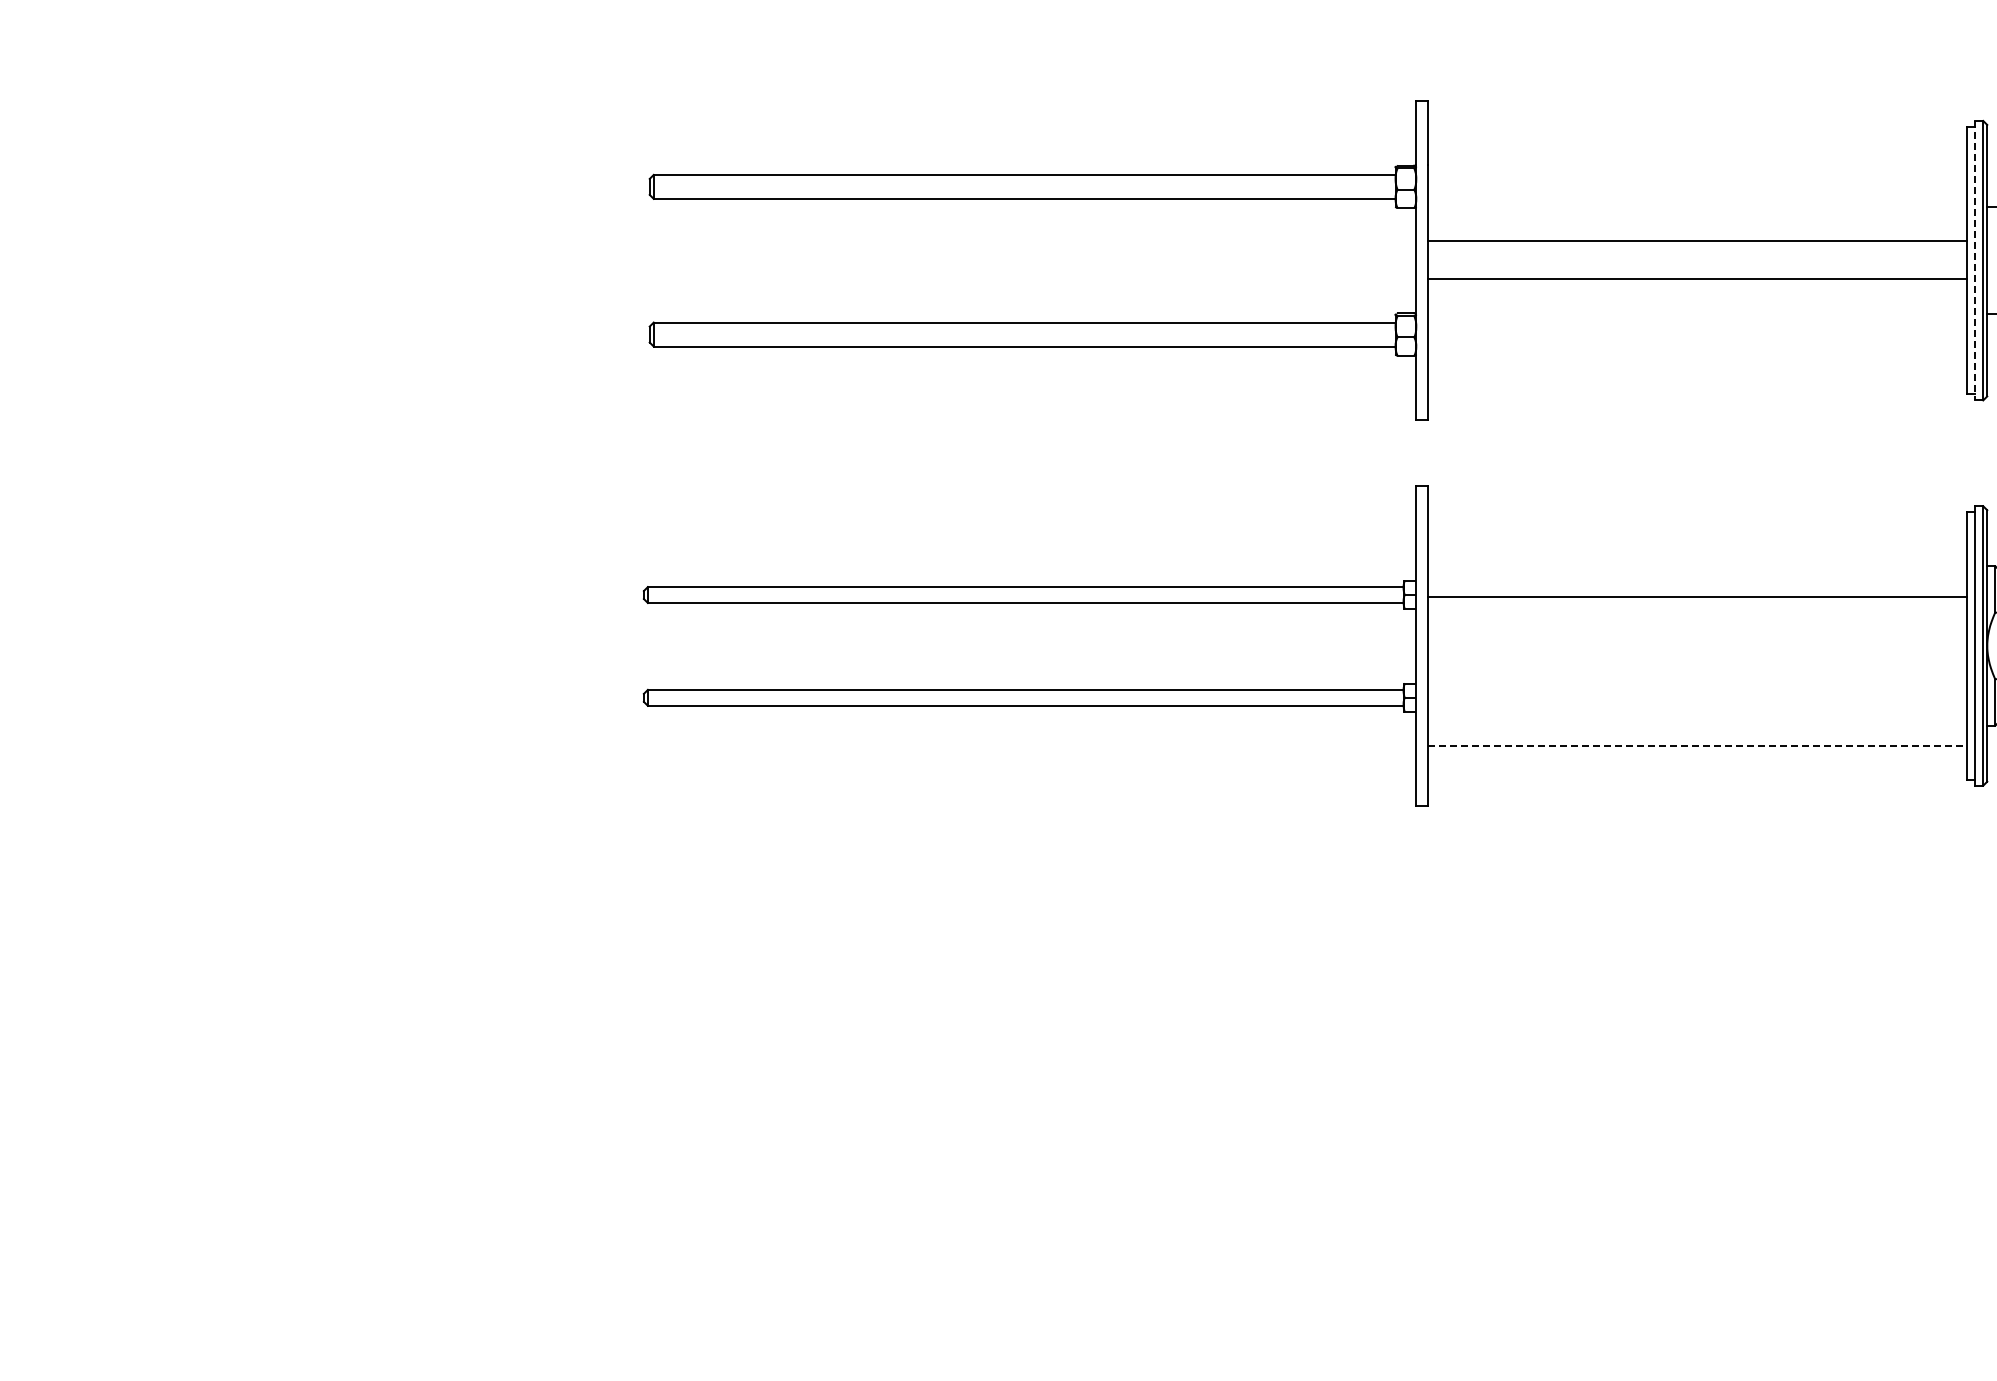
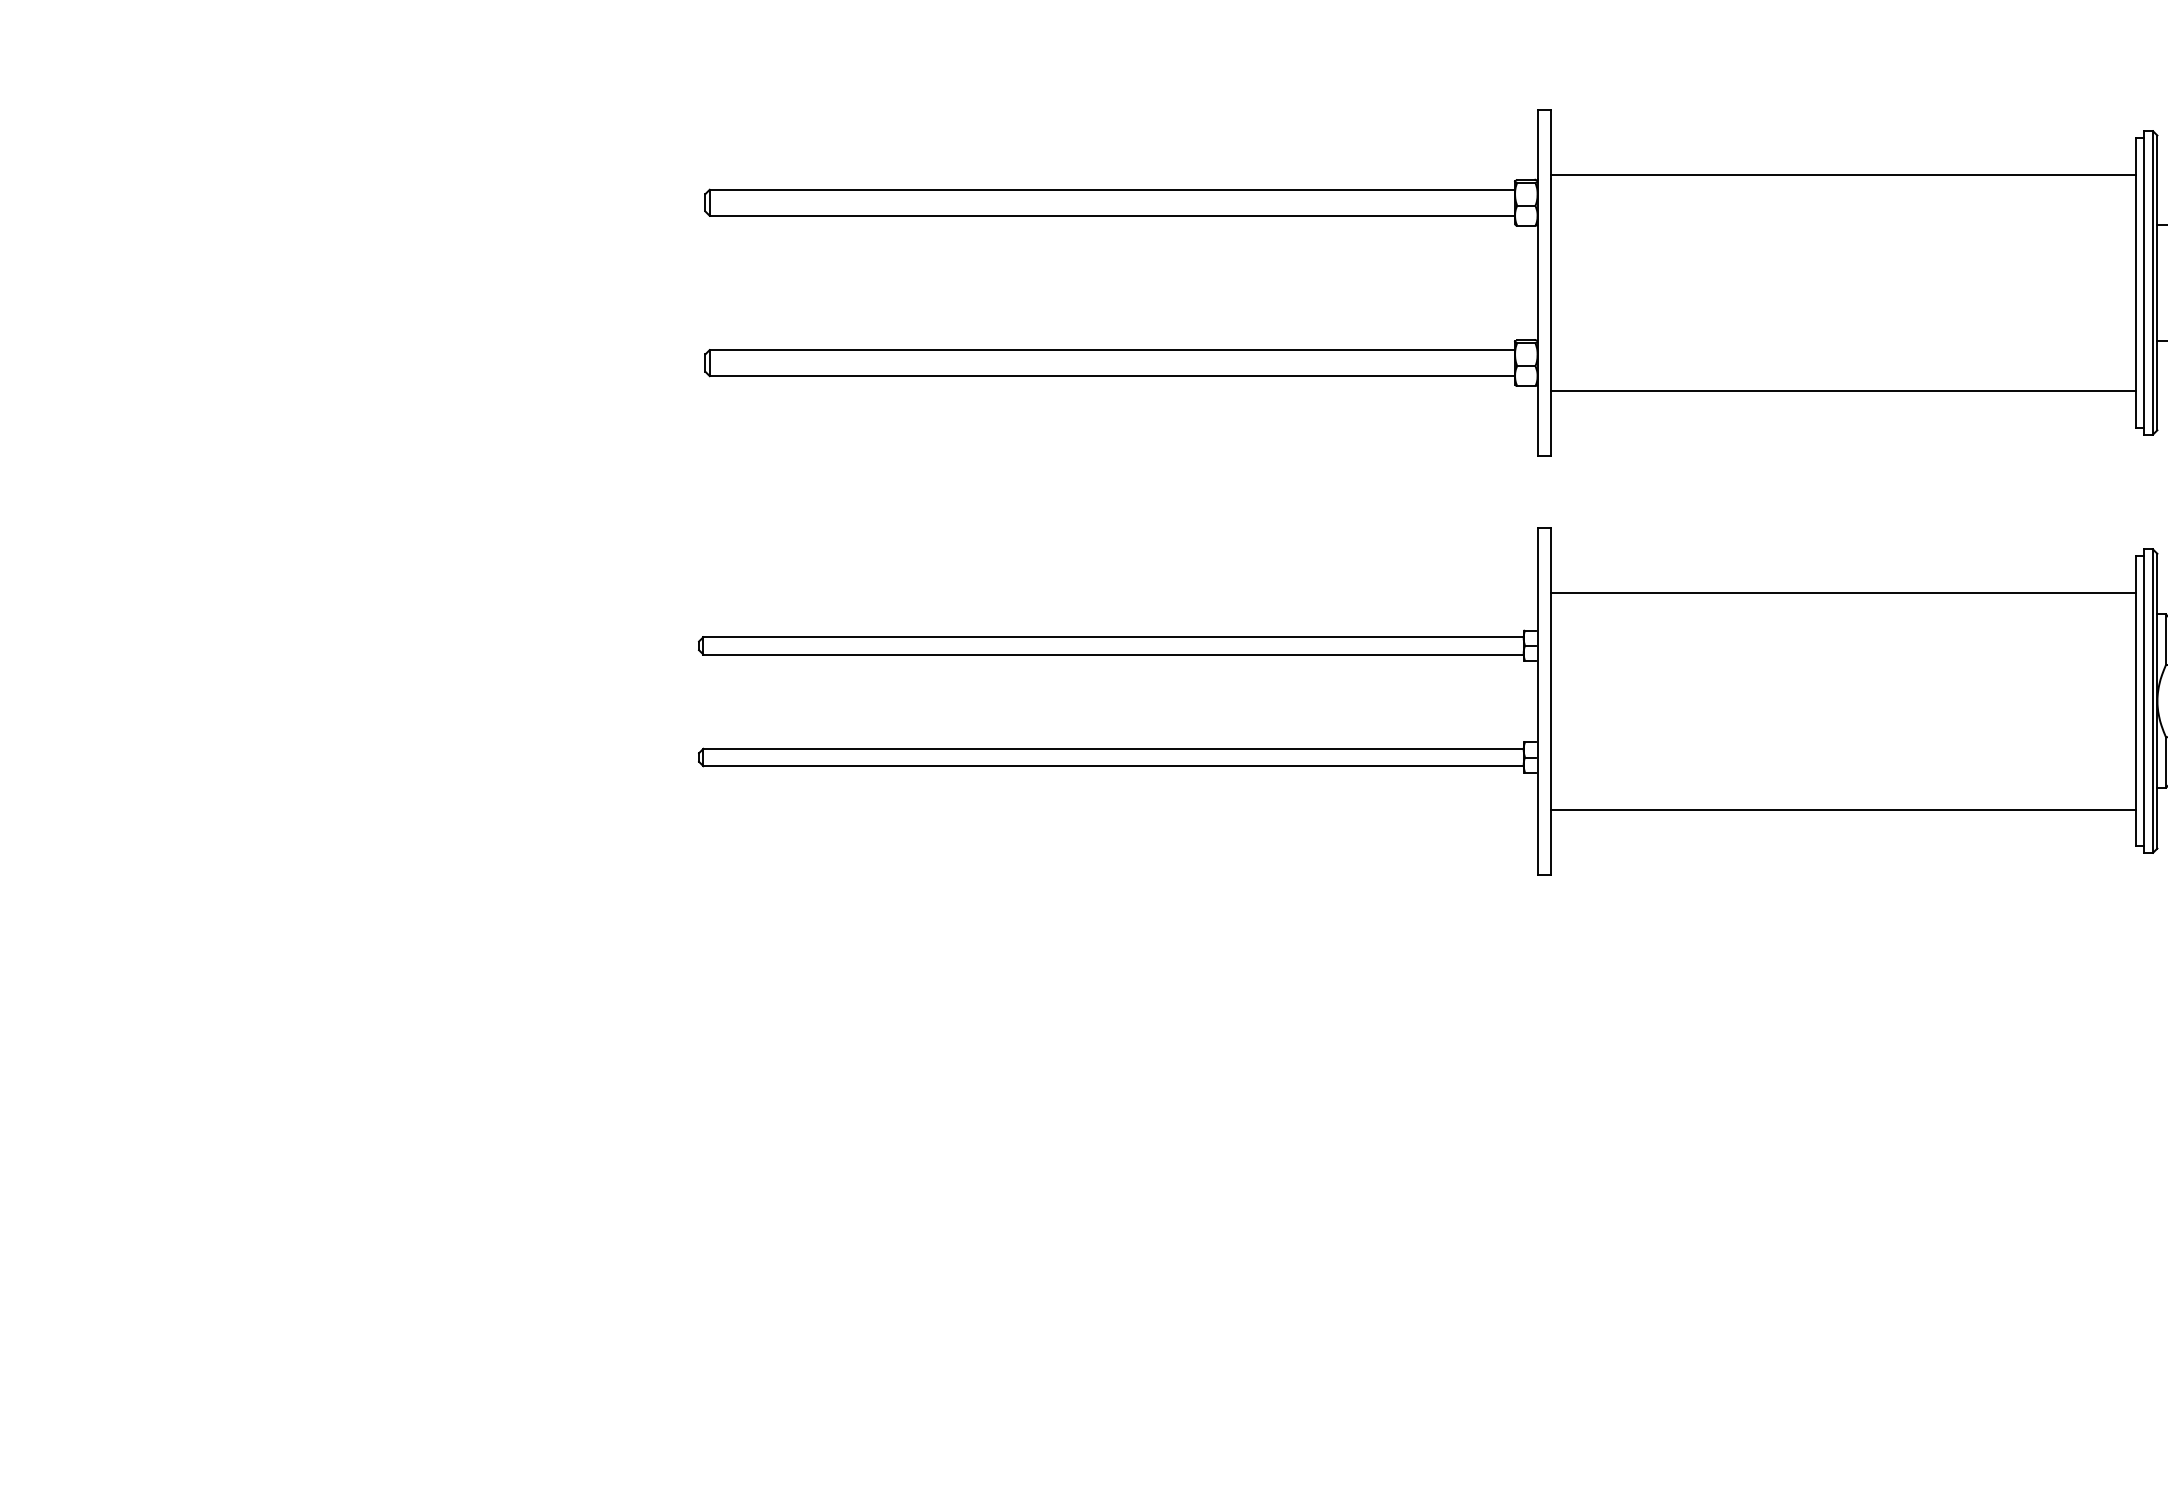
line: (1697, 240) -> (1842, 174), moved
line: (1975, 260) -> (2144, 282), dashed -> solid
line: (1697, 278) -> (1842, 391), moved
line: (1697, 597) -> (1842, 593), moved
line: (1698, 745) -> (1843, 809), dashed -> solid

